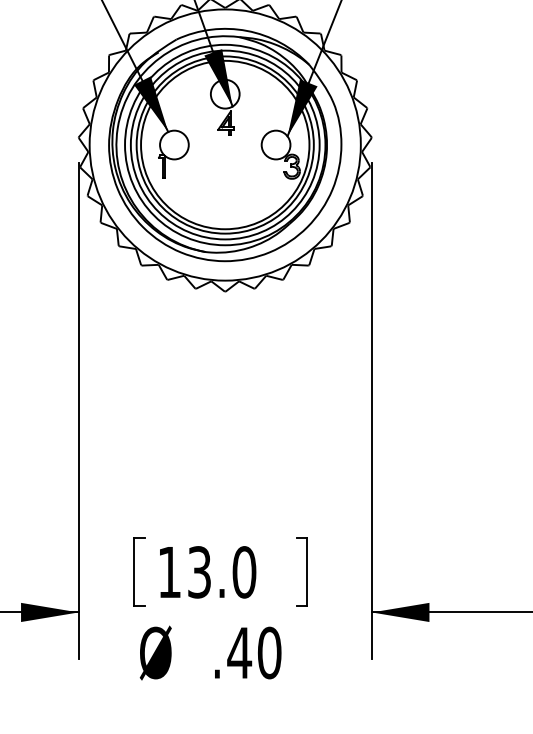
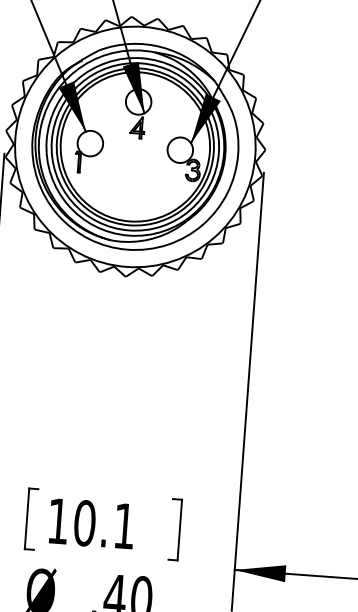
text: (221, 572) -> (104, 524), 13.0 -> 10.1

